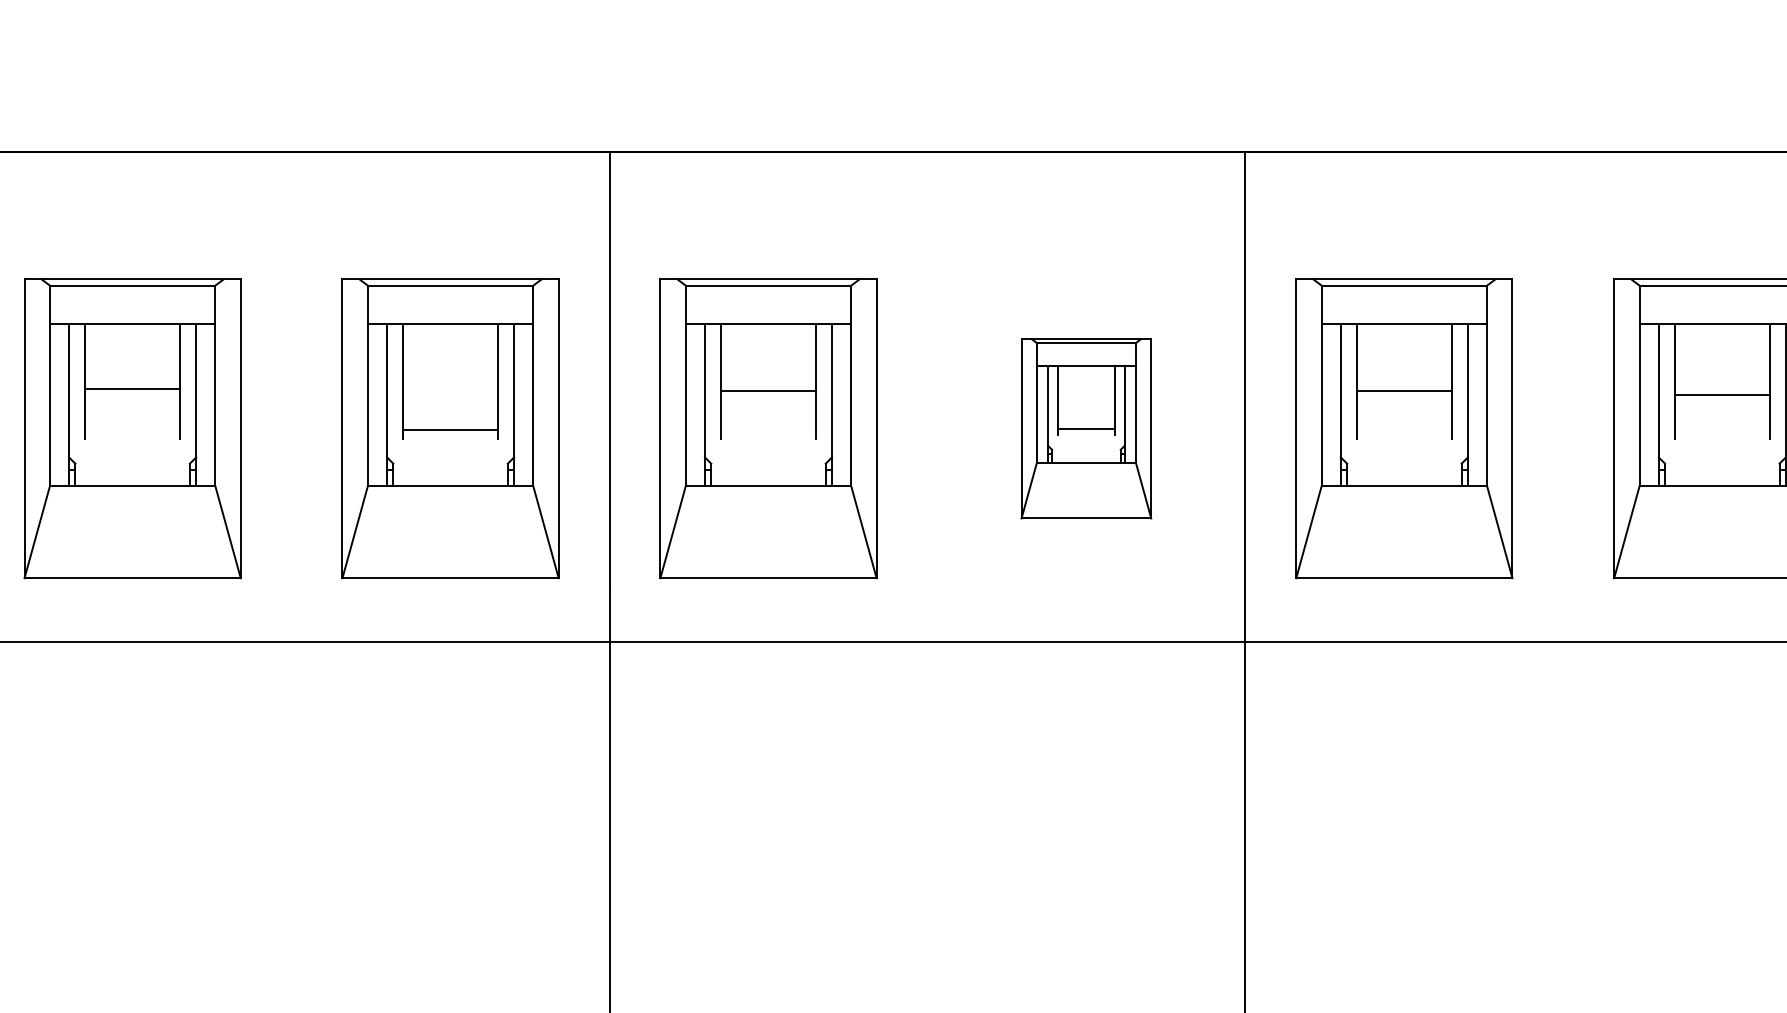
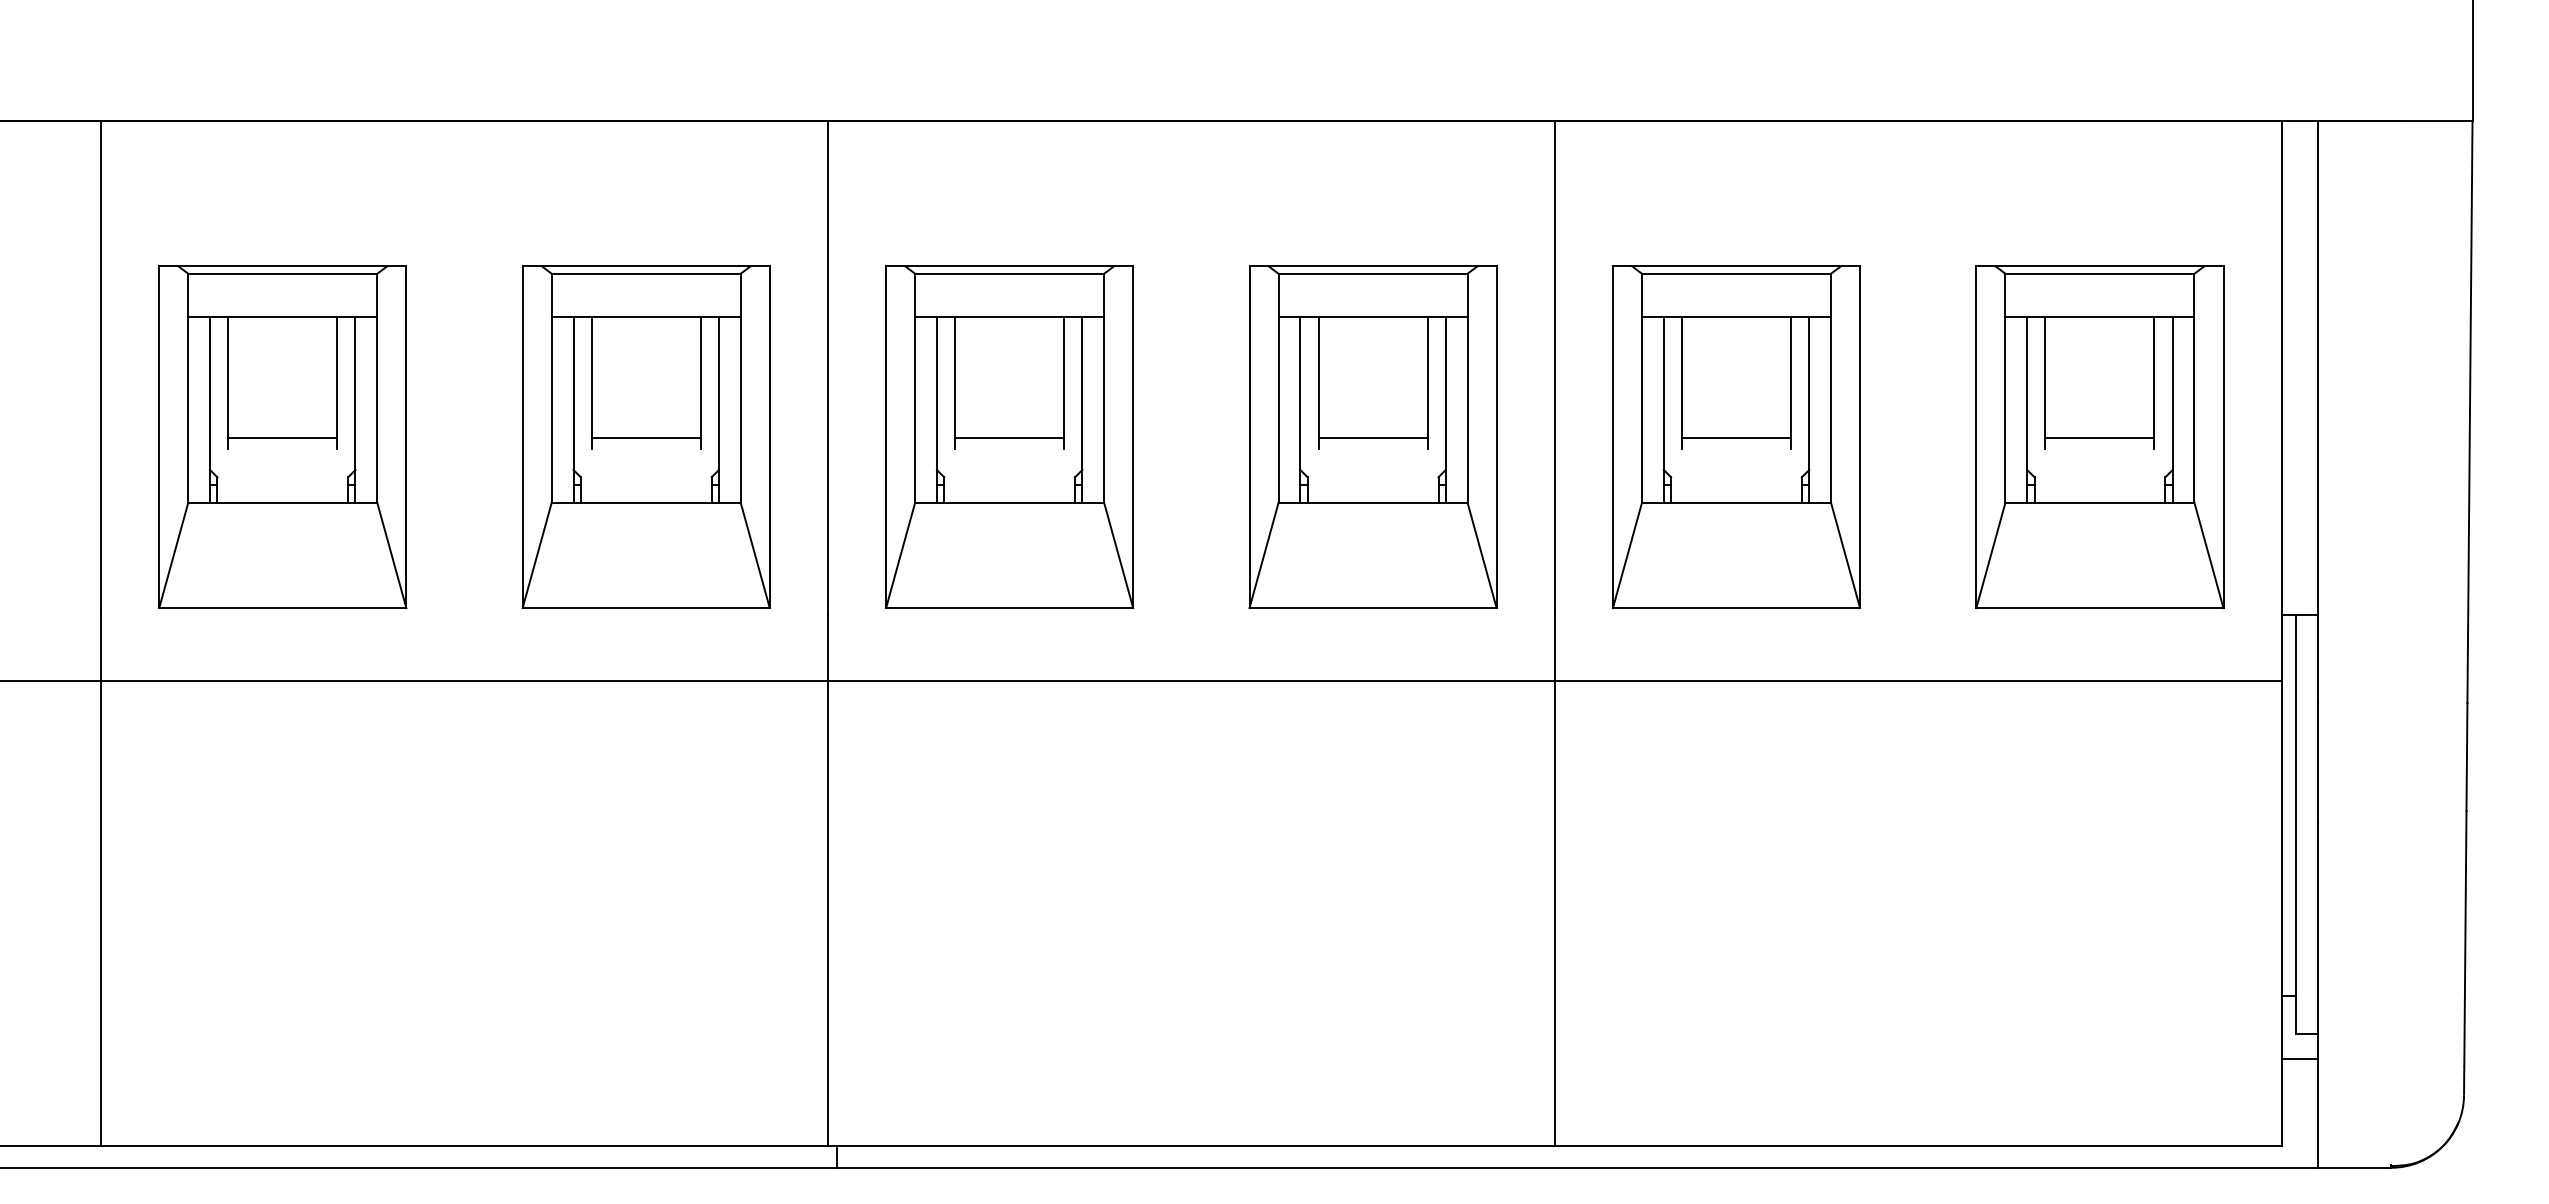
line: (132, 389) -> (282, 438), moved
line: (768, 391) -> (1009, 438), moved
line: (1404, 391) -> (1736, 438), moved
line: (1721, 394) -> (2099, 438), moved
part: (1085, 428) -> (1372, 437), size x1.67

